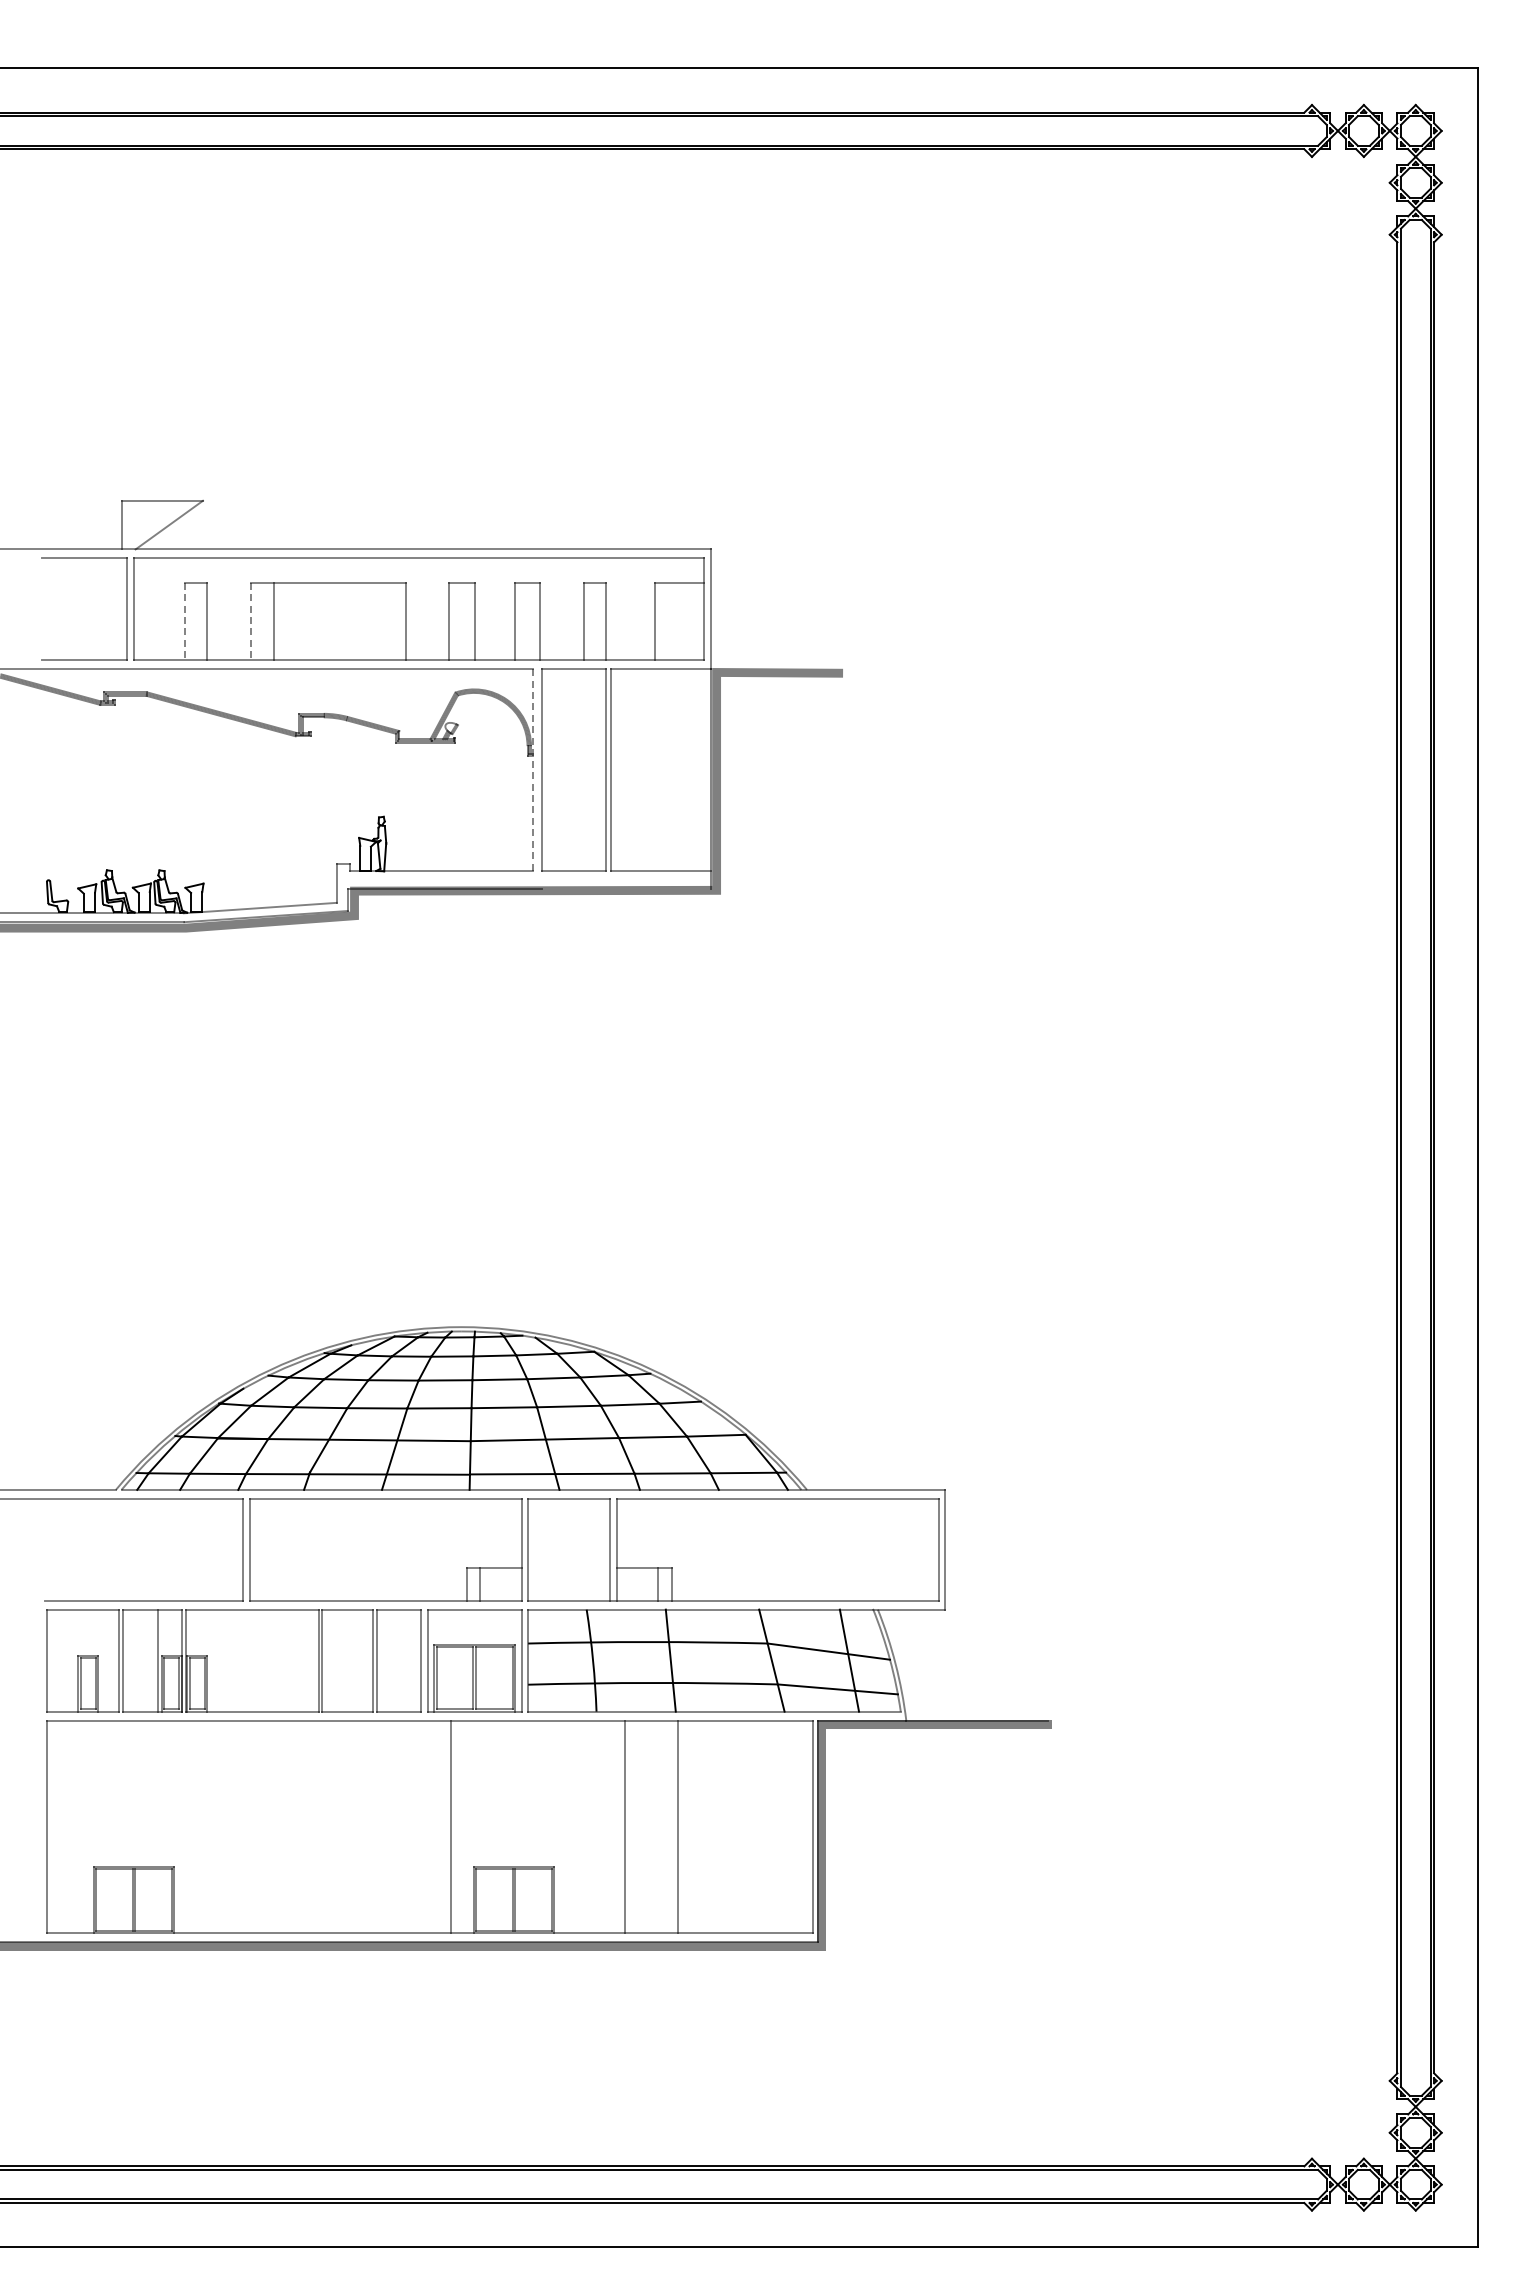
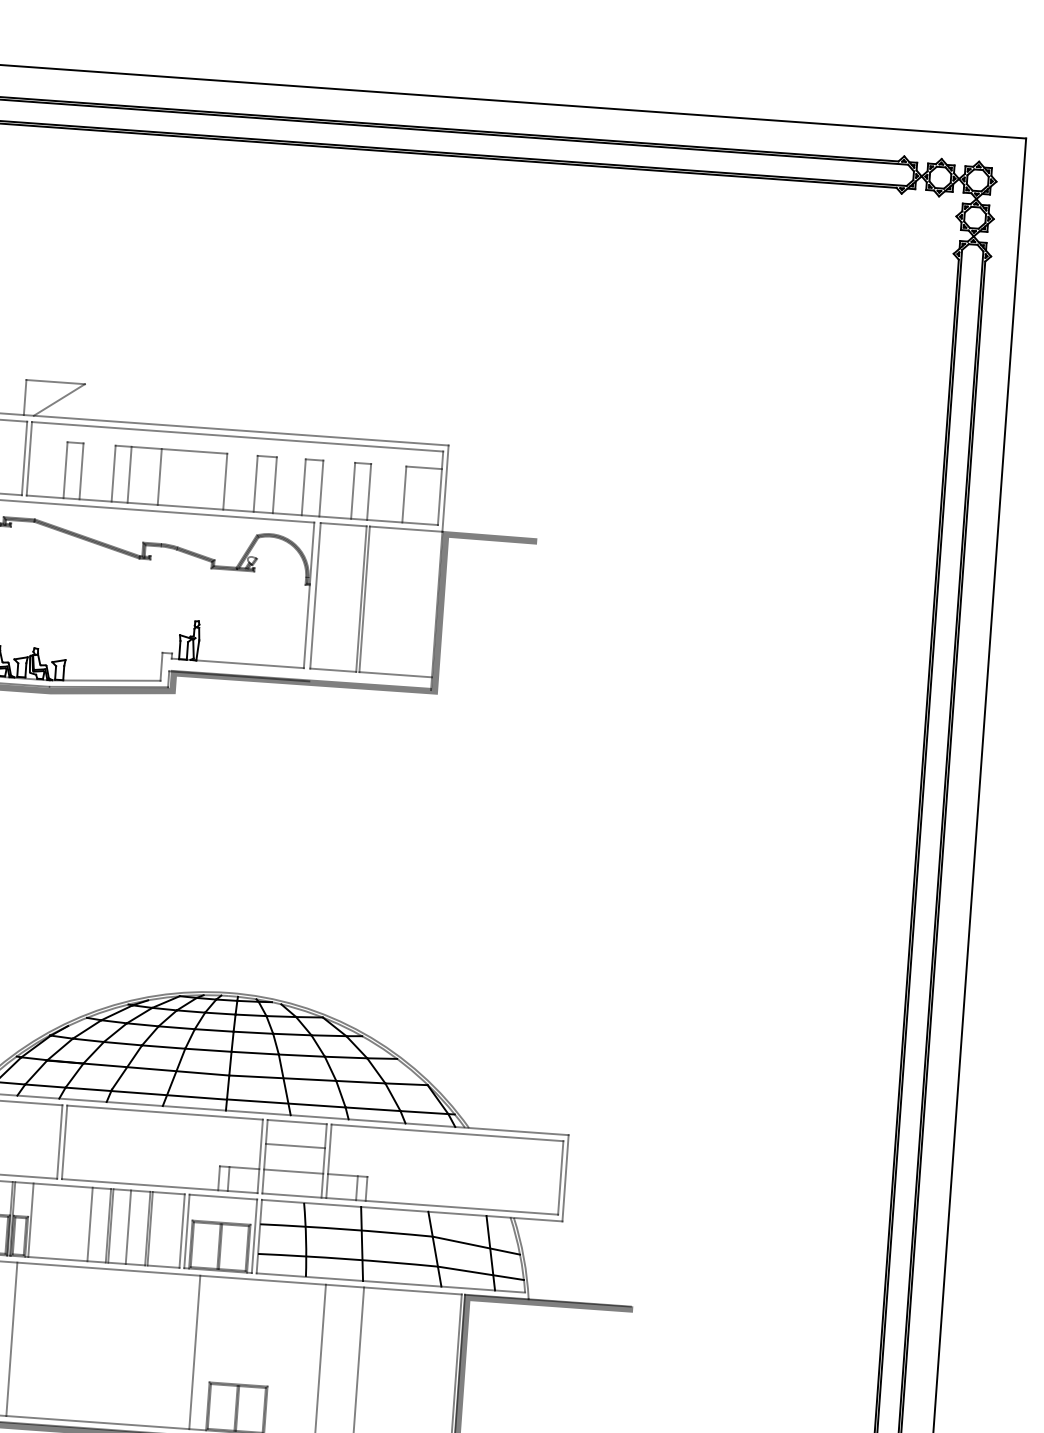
line: (184, 621) -> (65, 470), dashed -> solid
line: (251, 621) -> (113, 473), dashed -> solid
line: (315, 621) -> (159, 476), added
line: (533, 770) -> (309, 595), dashed -> solid
line: (569, 1532) -> (295, 1146), added
line: (569, 1567) -> (293, 1171), added
line: (211, 1660) -> (31, 1220), added
line: (293, 1660) -> (90, 1224), added
line: (346, 1660) -> (128, 1227), added
line: (196, 1826) -> (11, 1338), added

